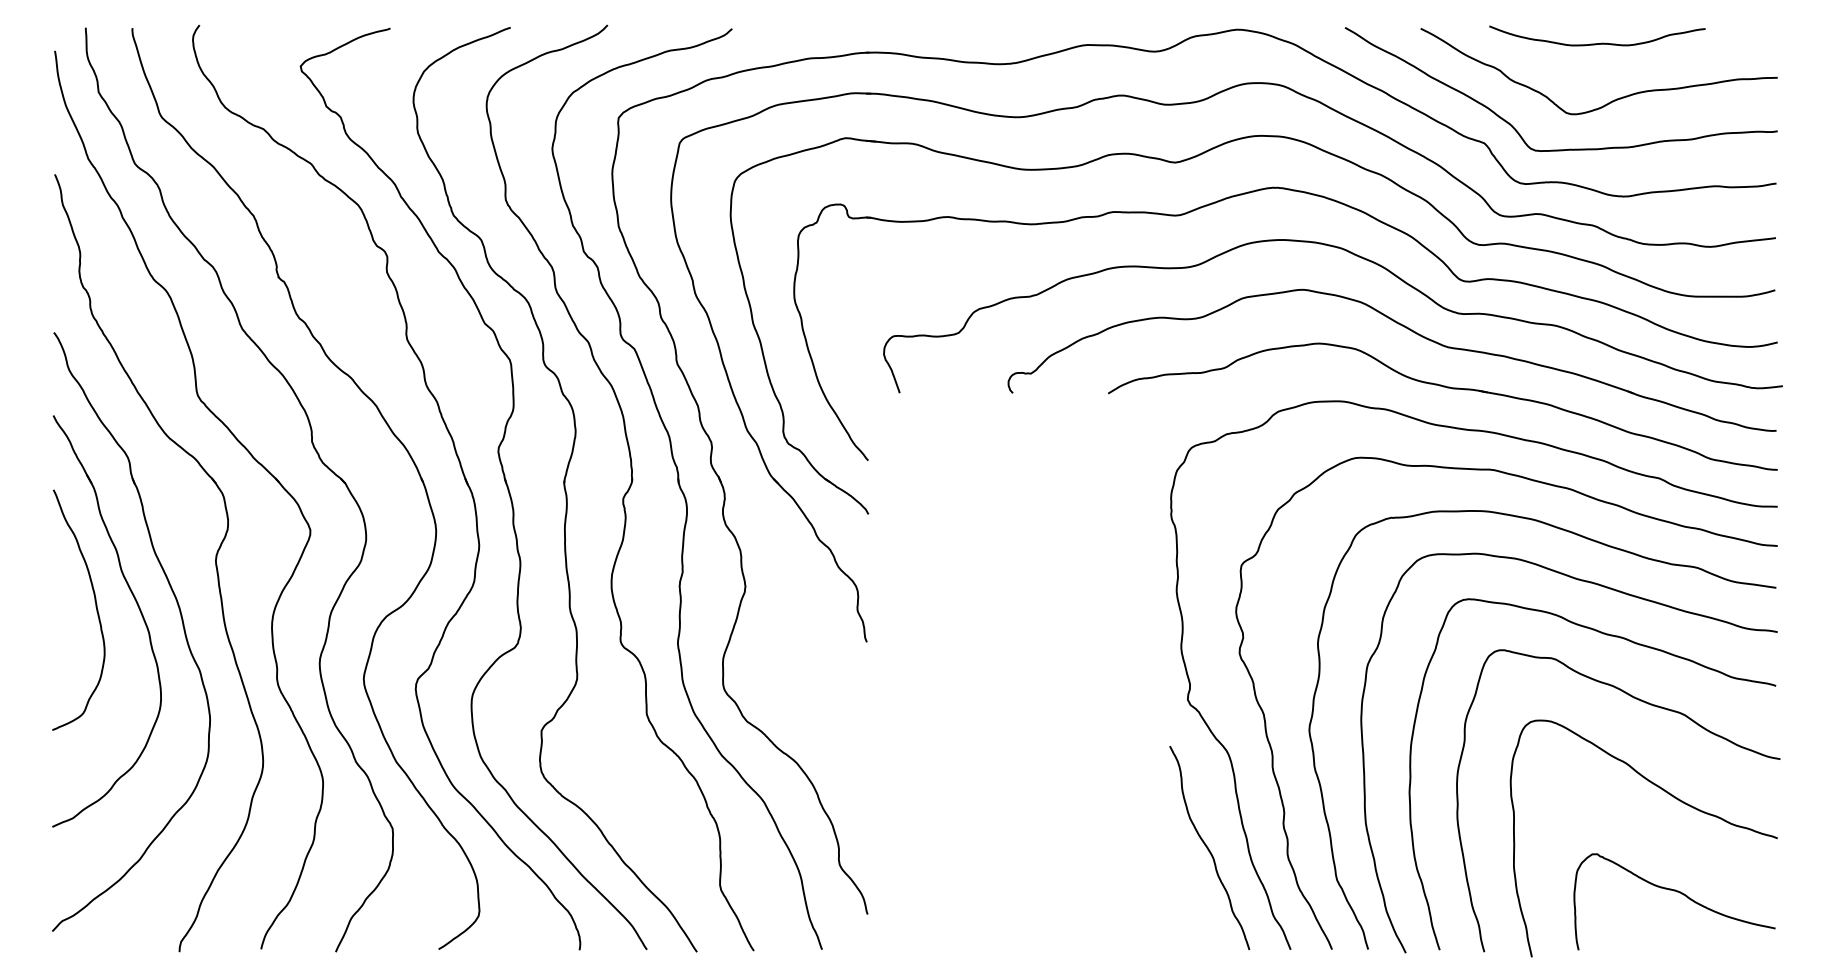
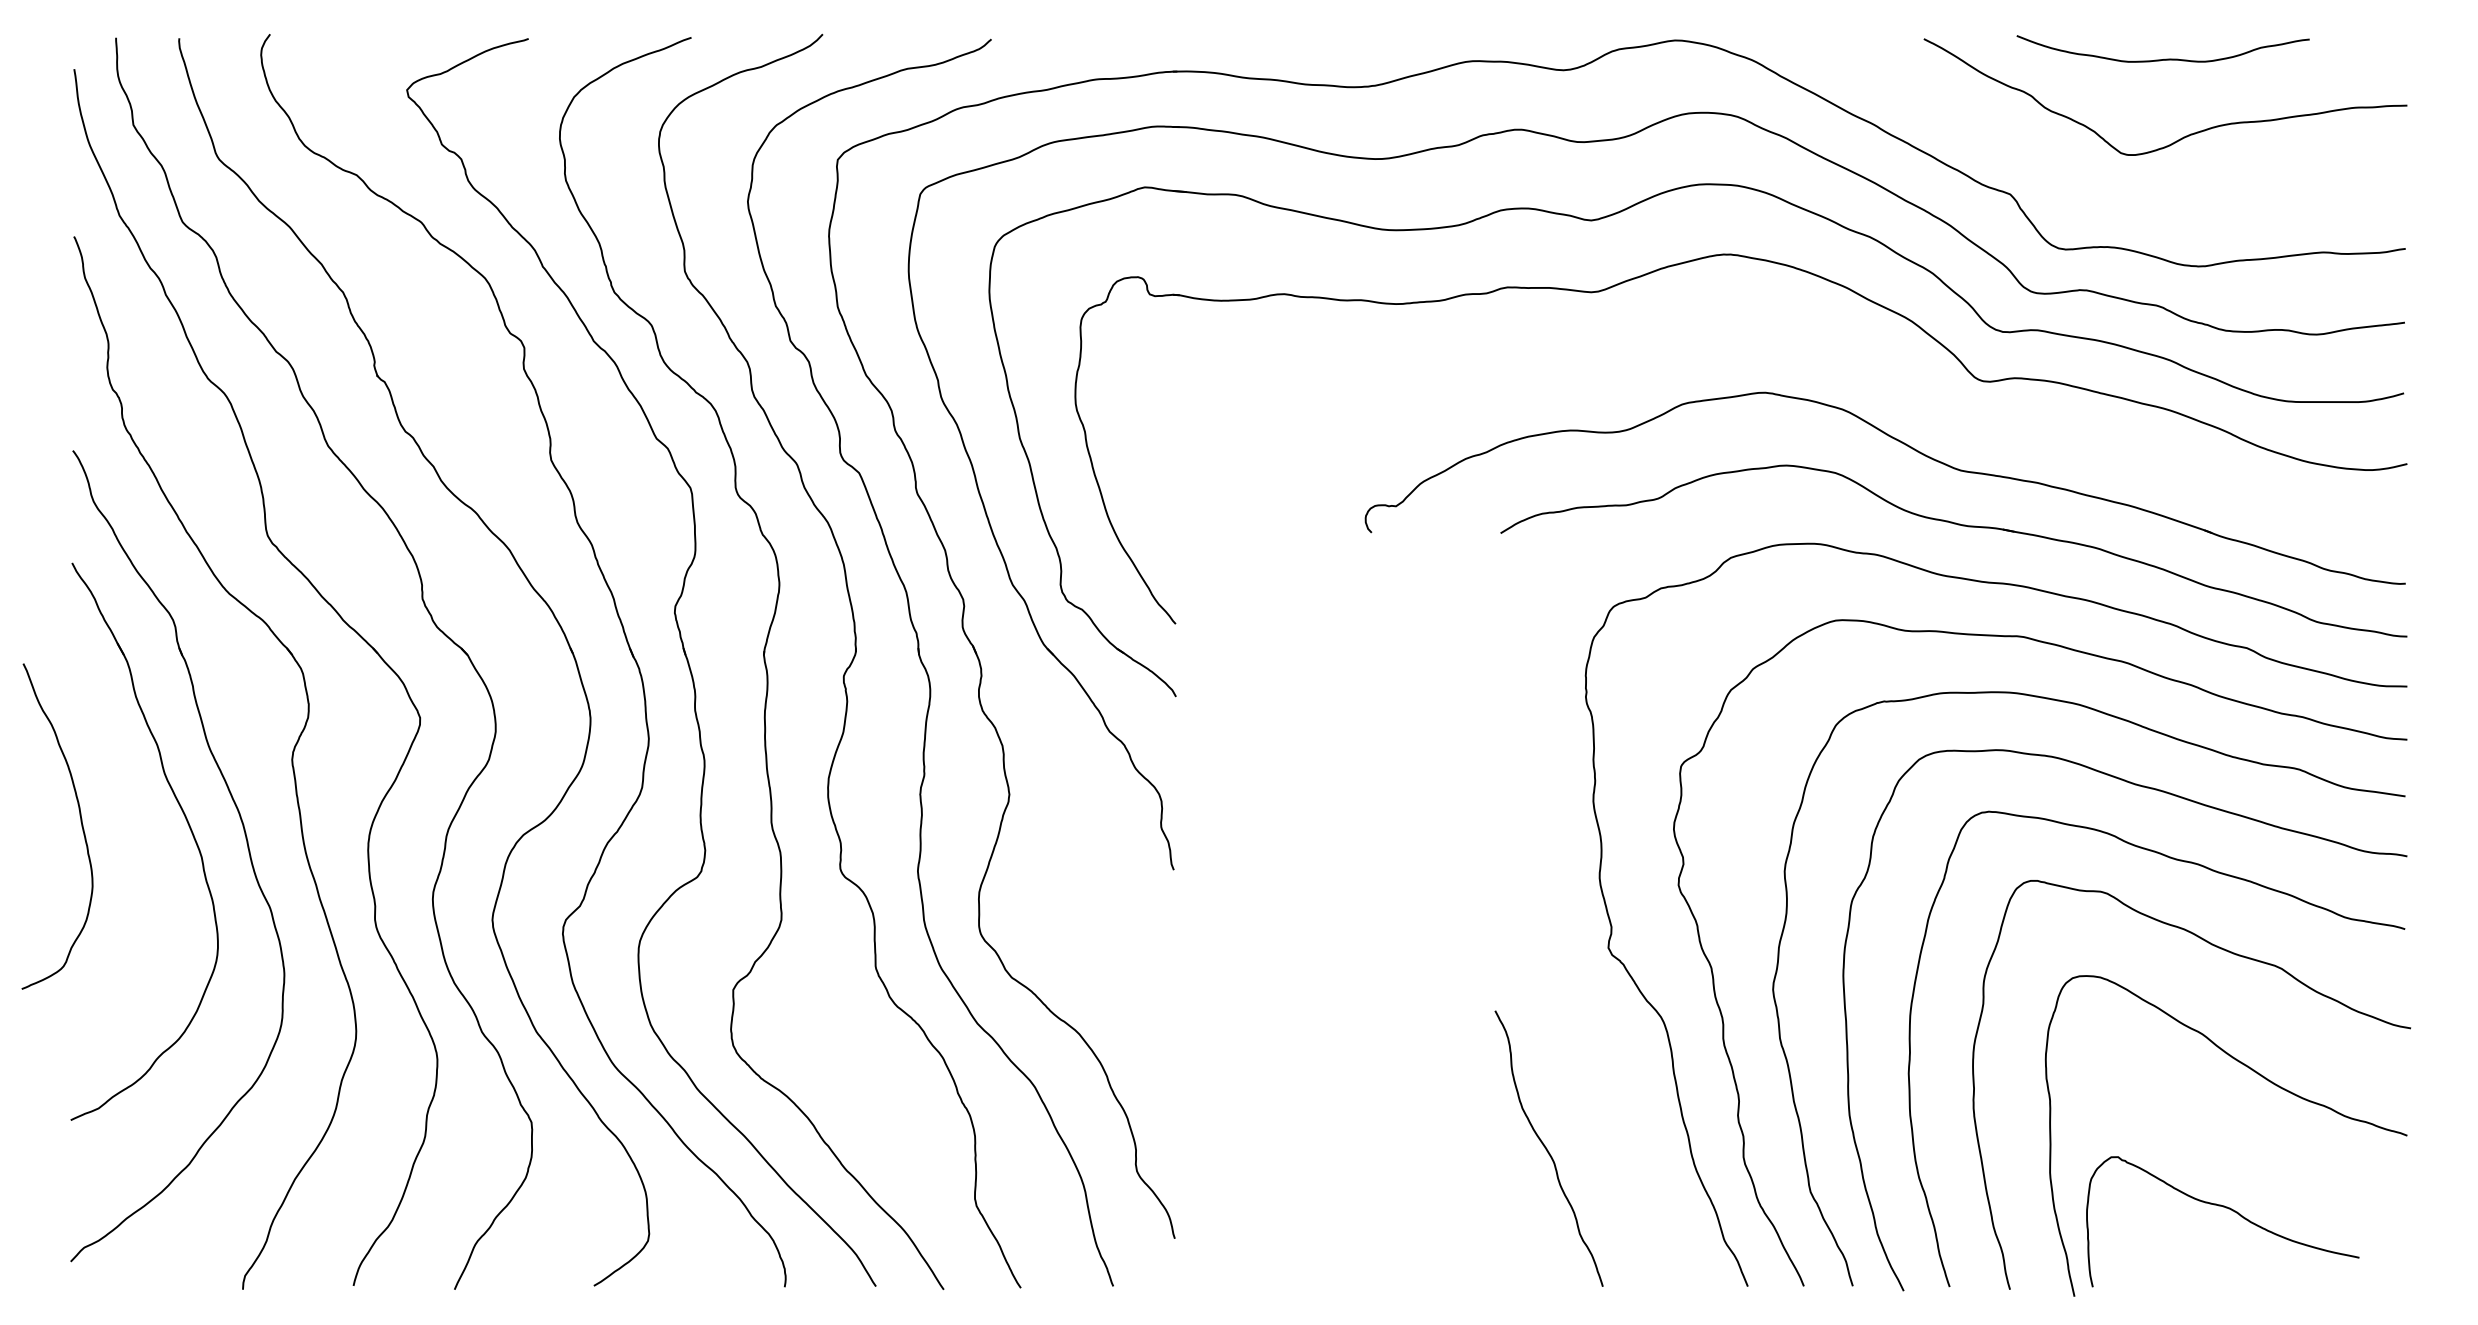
curve: (1561, 149) -> (2114, 202), removed
curve: (1358, 257) -> (1839, 348), removed
curve: (95, 607) -> (80, 822), moved
curve: (1208, 847) -> (1547, 1148), moved
curve: (1678, 892) -> (2228, 1209), moved

